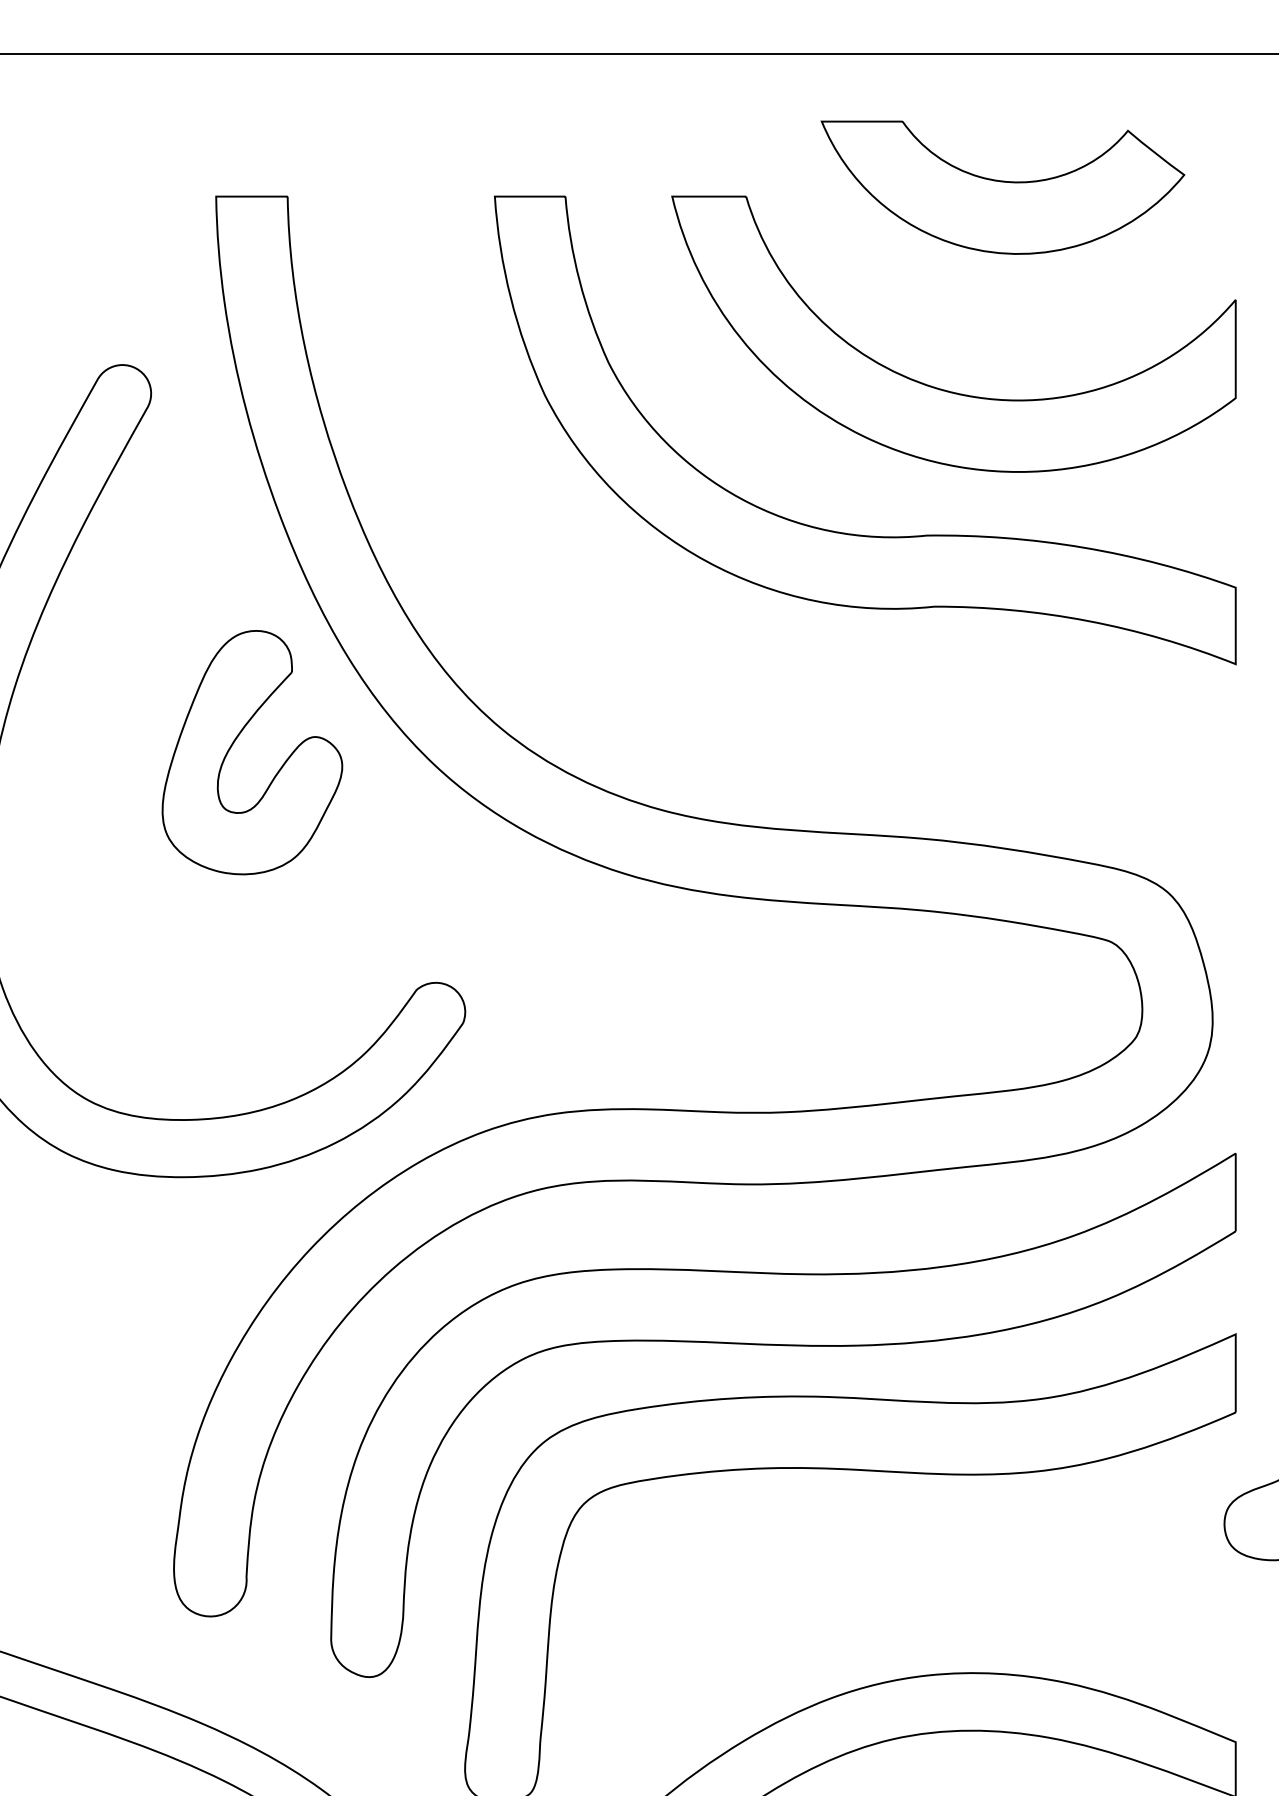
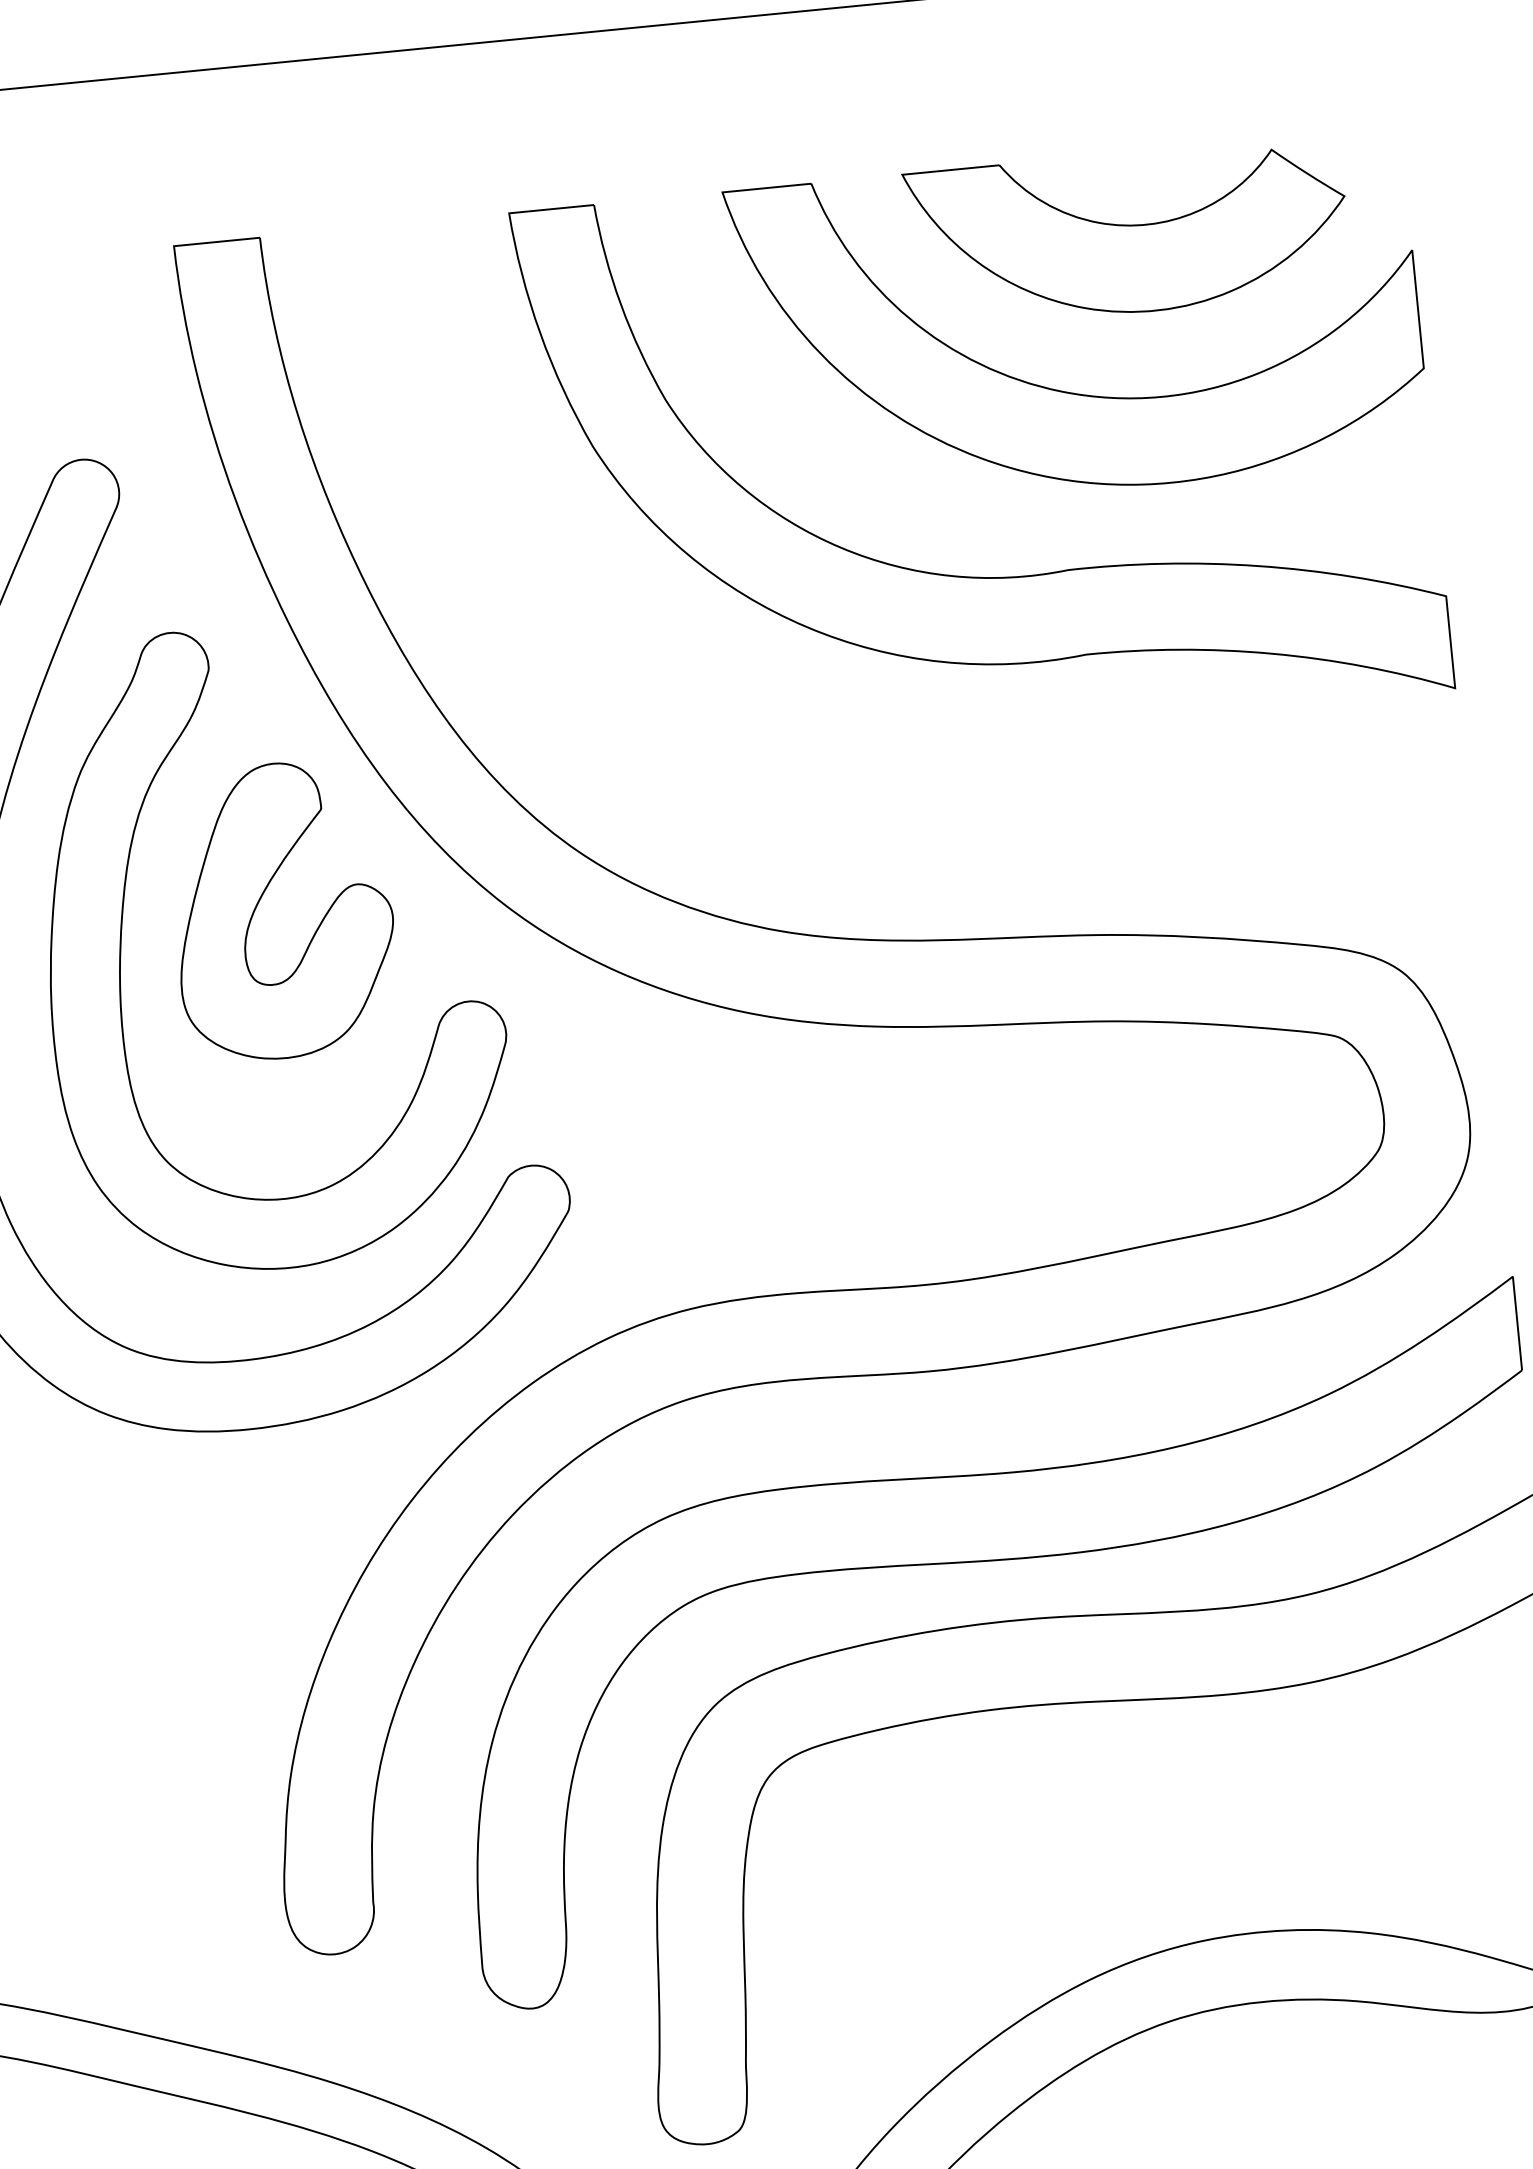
part: (1002, 187) -> (1127, 232), moved
part: (117, 764) -> (122, 940), added

